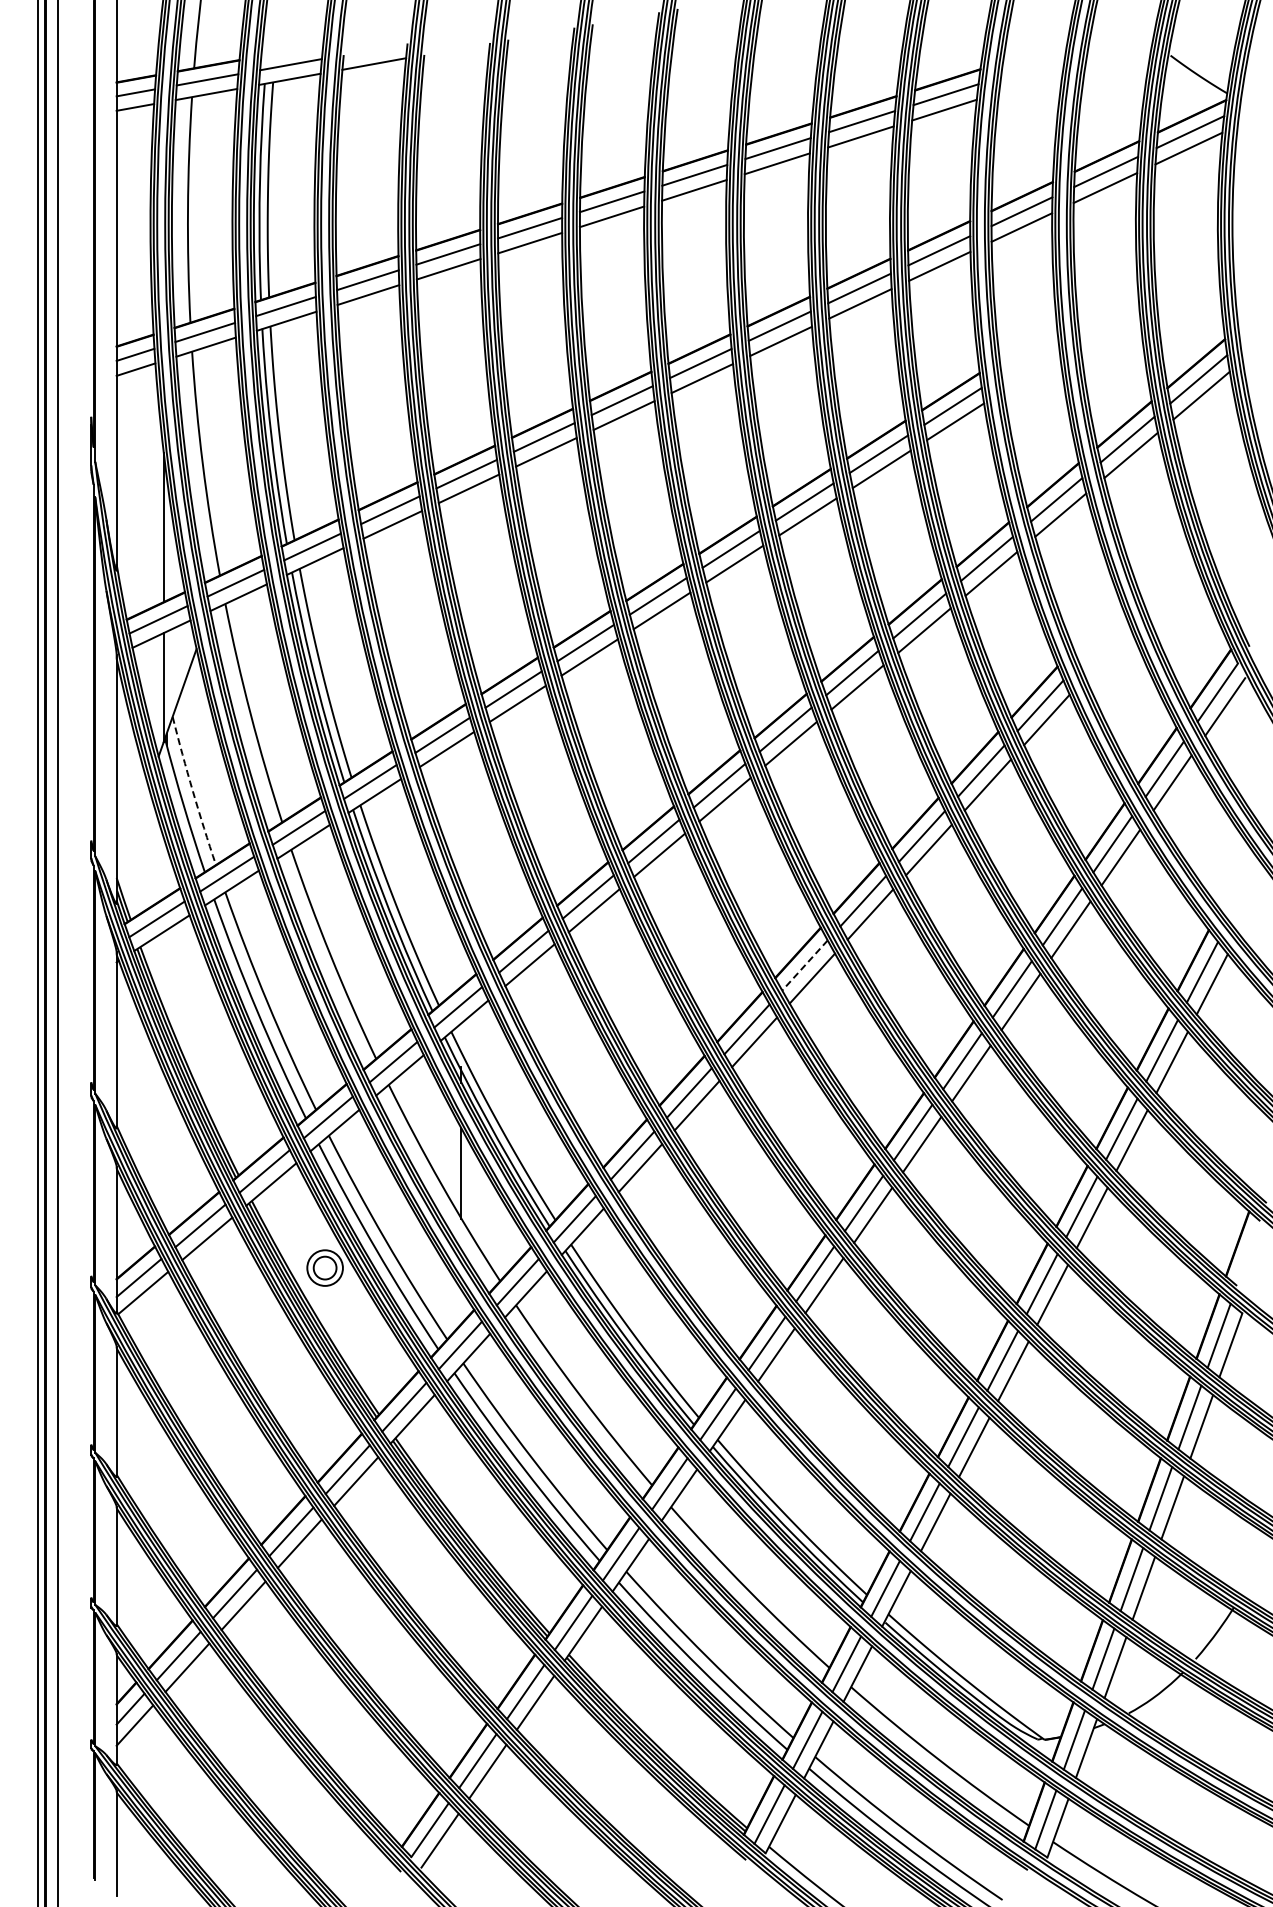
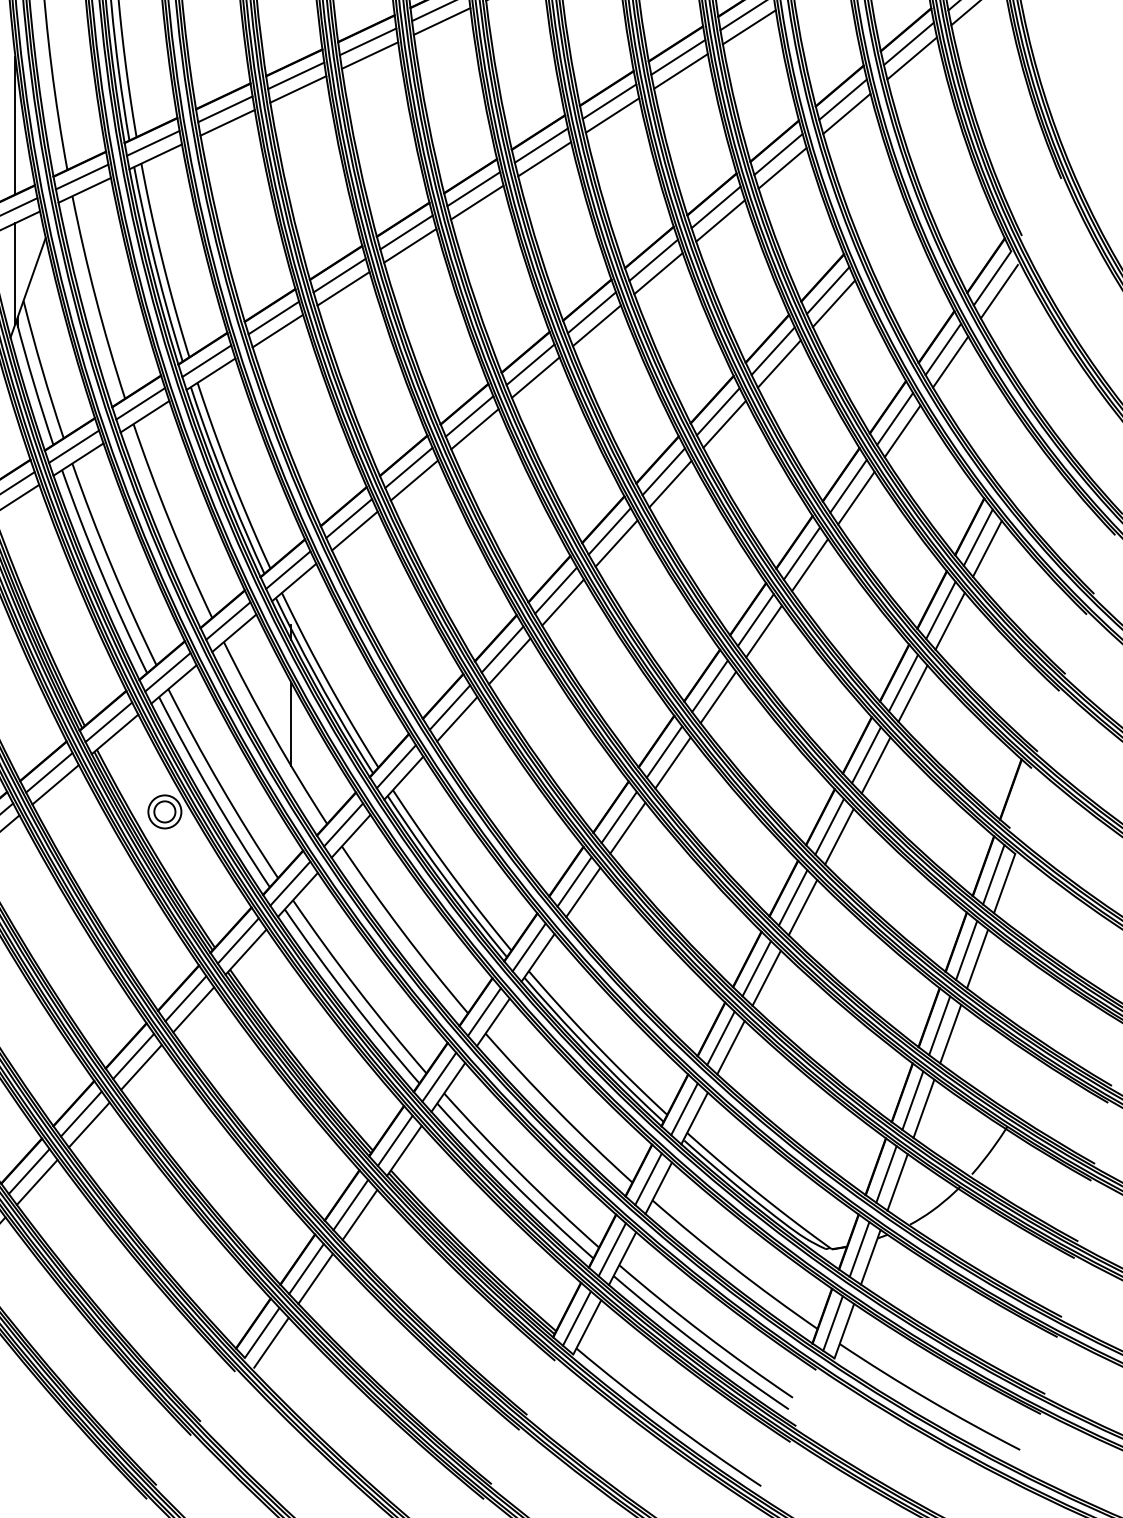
arc: (192, 791) -> (41, 370), dashed -> solid
line: (804, 965) -> (609, 531), dashed -> solid

